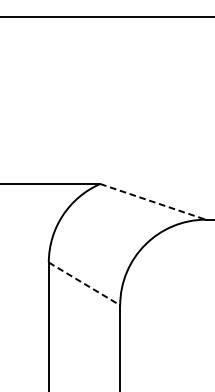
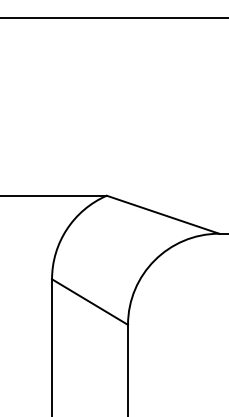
line: (153, 201) -> (163, 214), dashed -> solid
line: (84, 284) -> (90, 302), dashed -> solid

